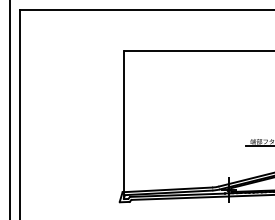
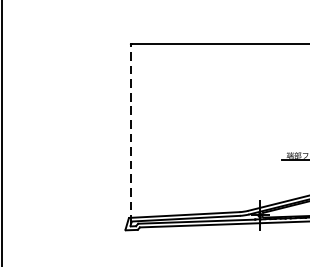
line: (123, 124) -> (130, 134), solid -> dashed

